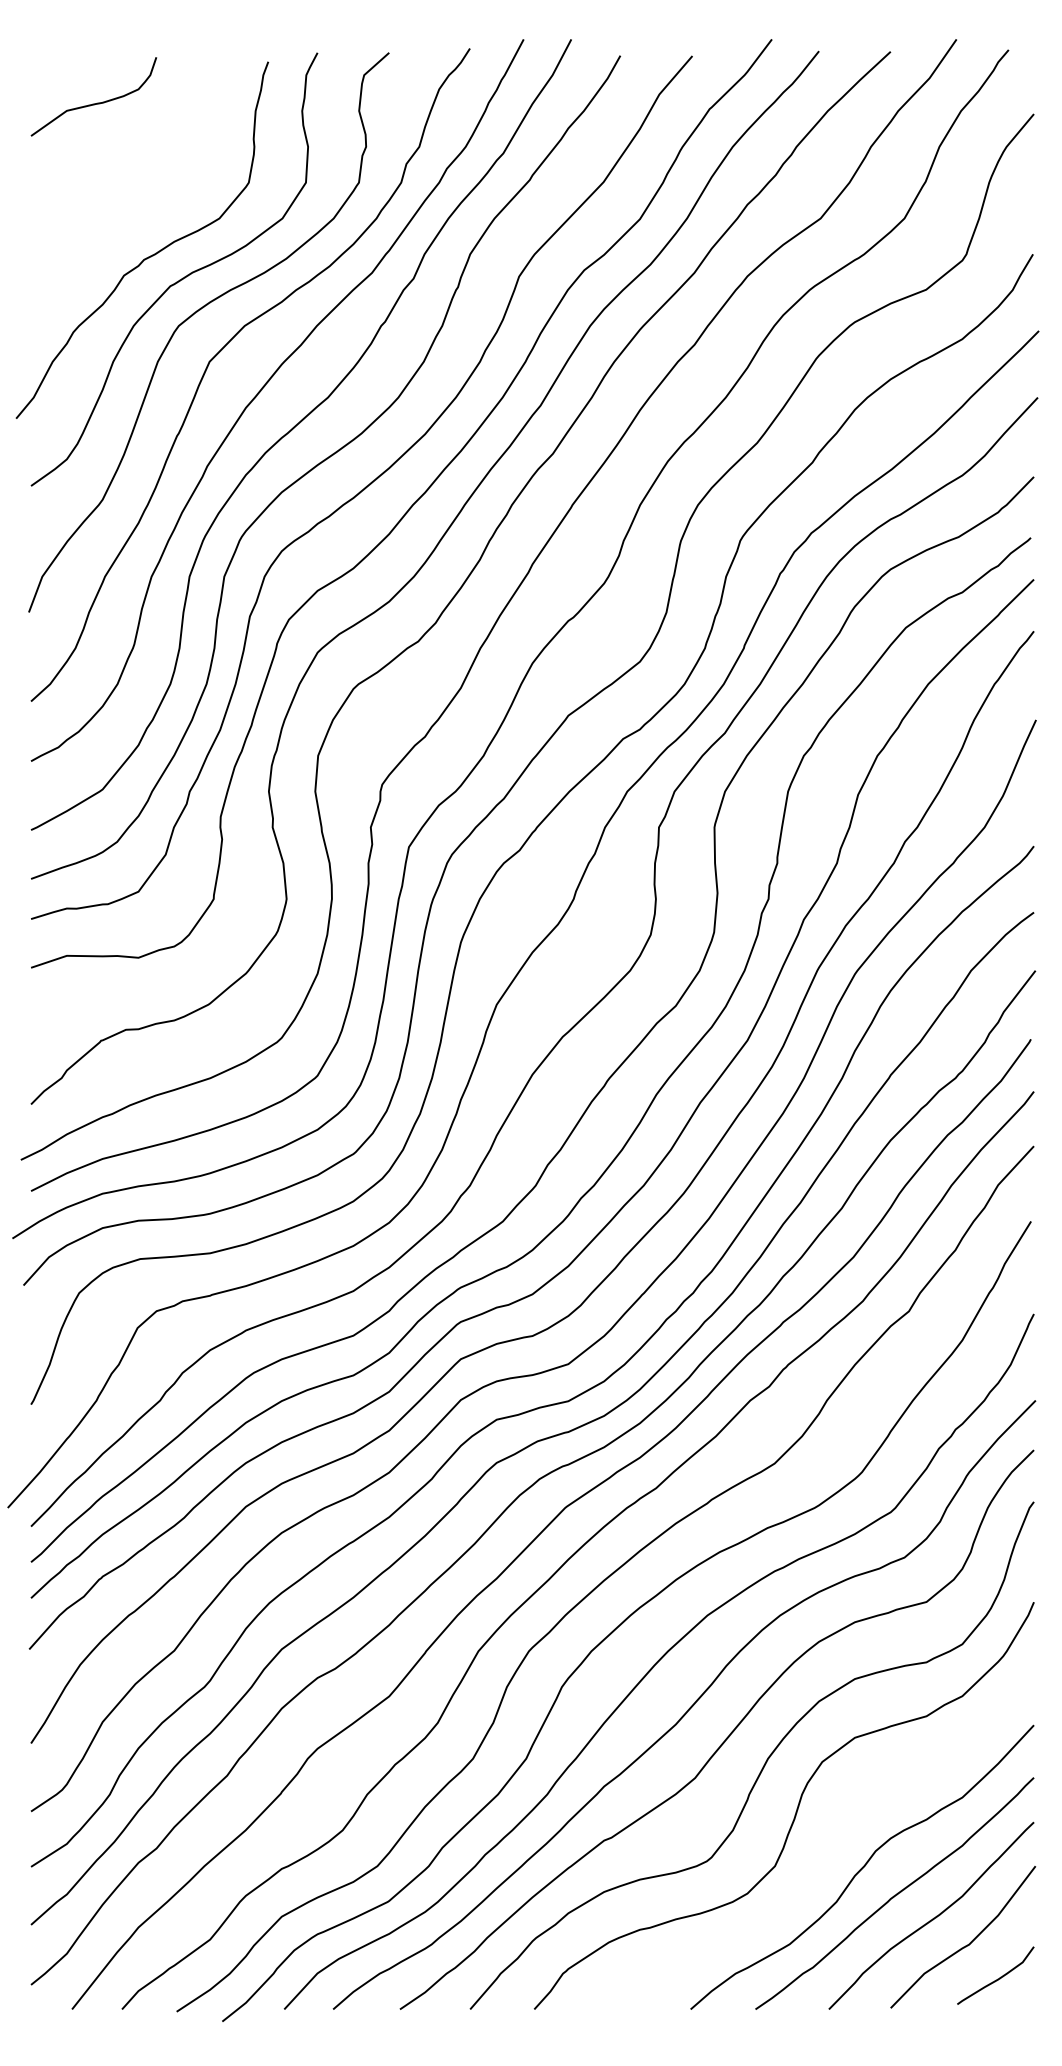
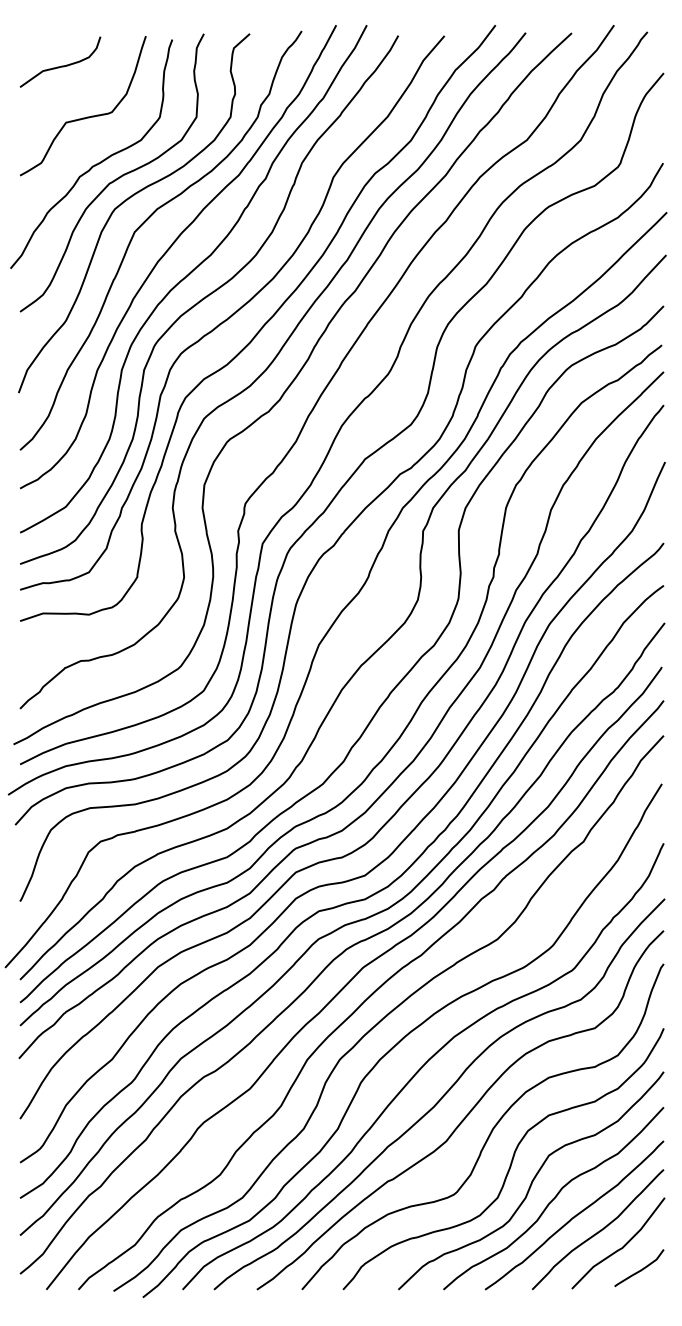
curve: (136, 181) -> (87, 116), added
curve: (827, 1839) -> (531, 1180), added

